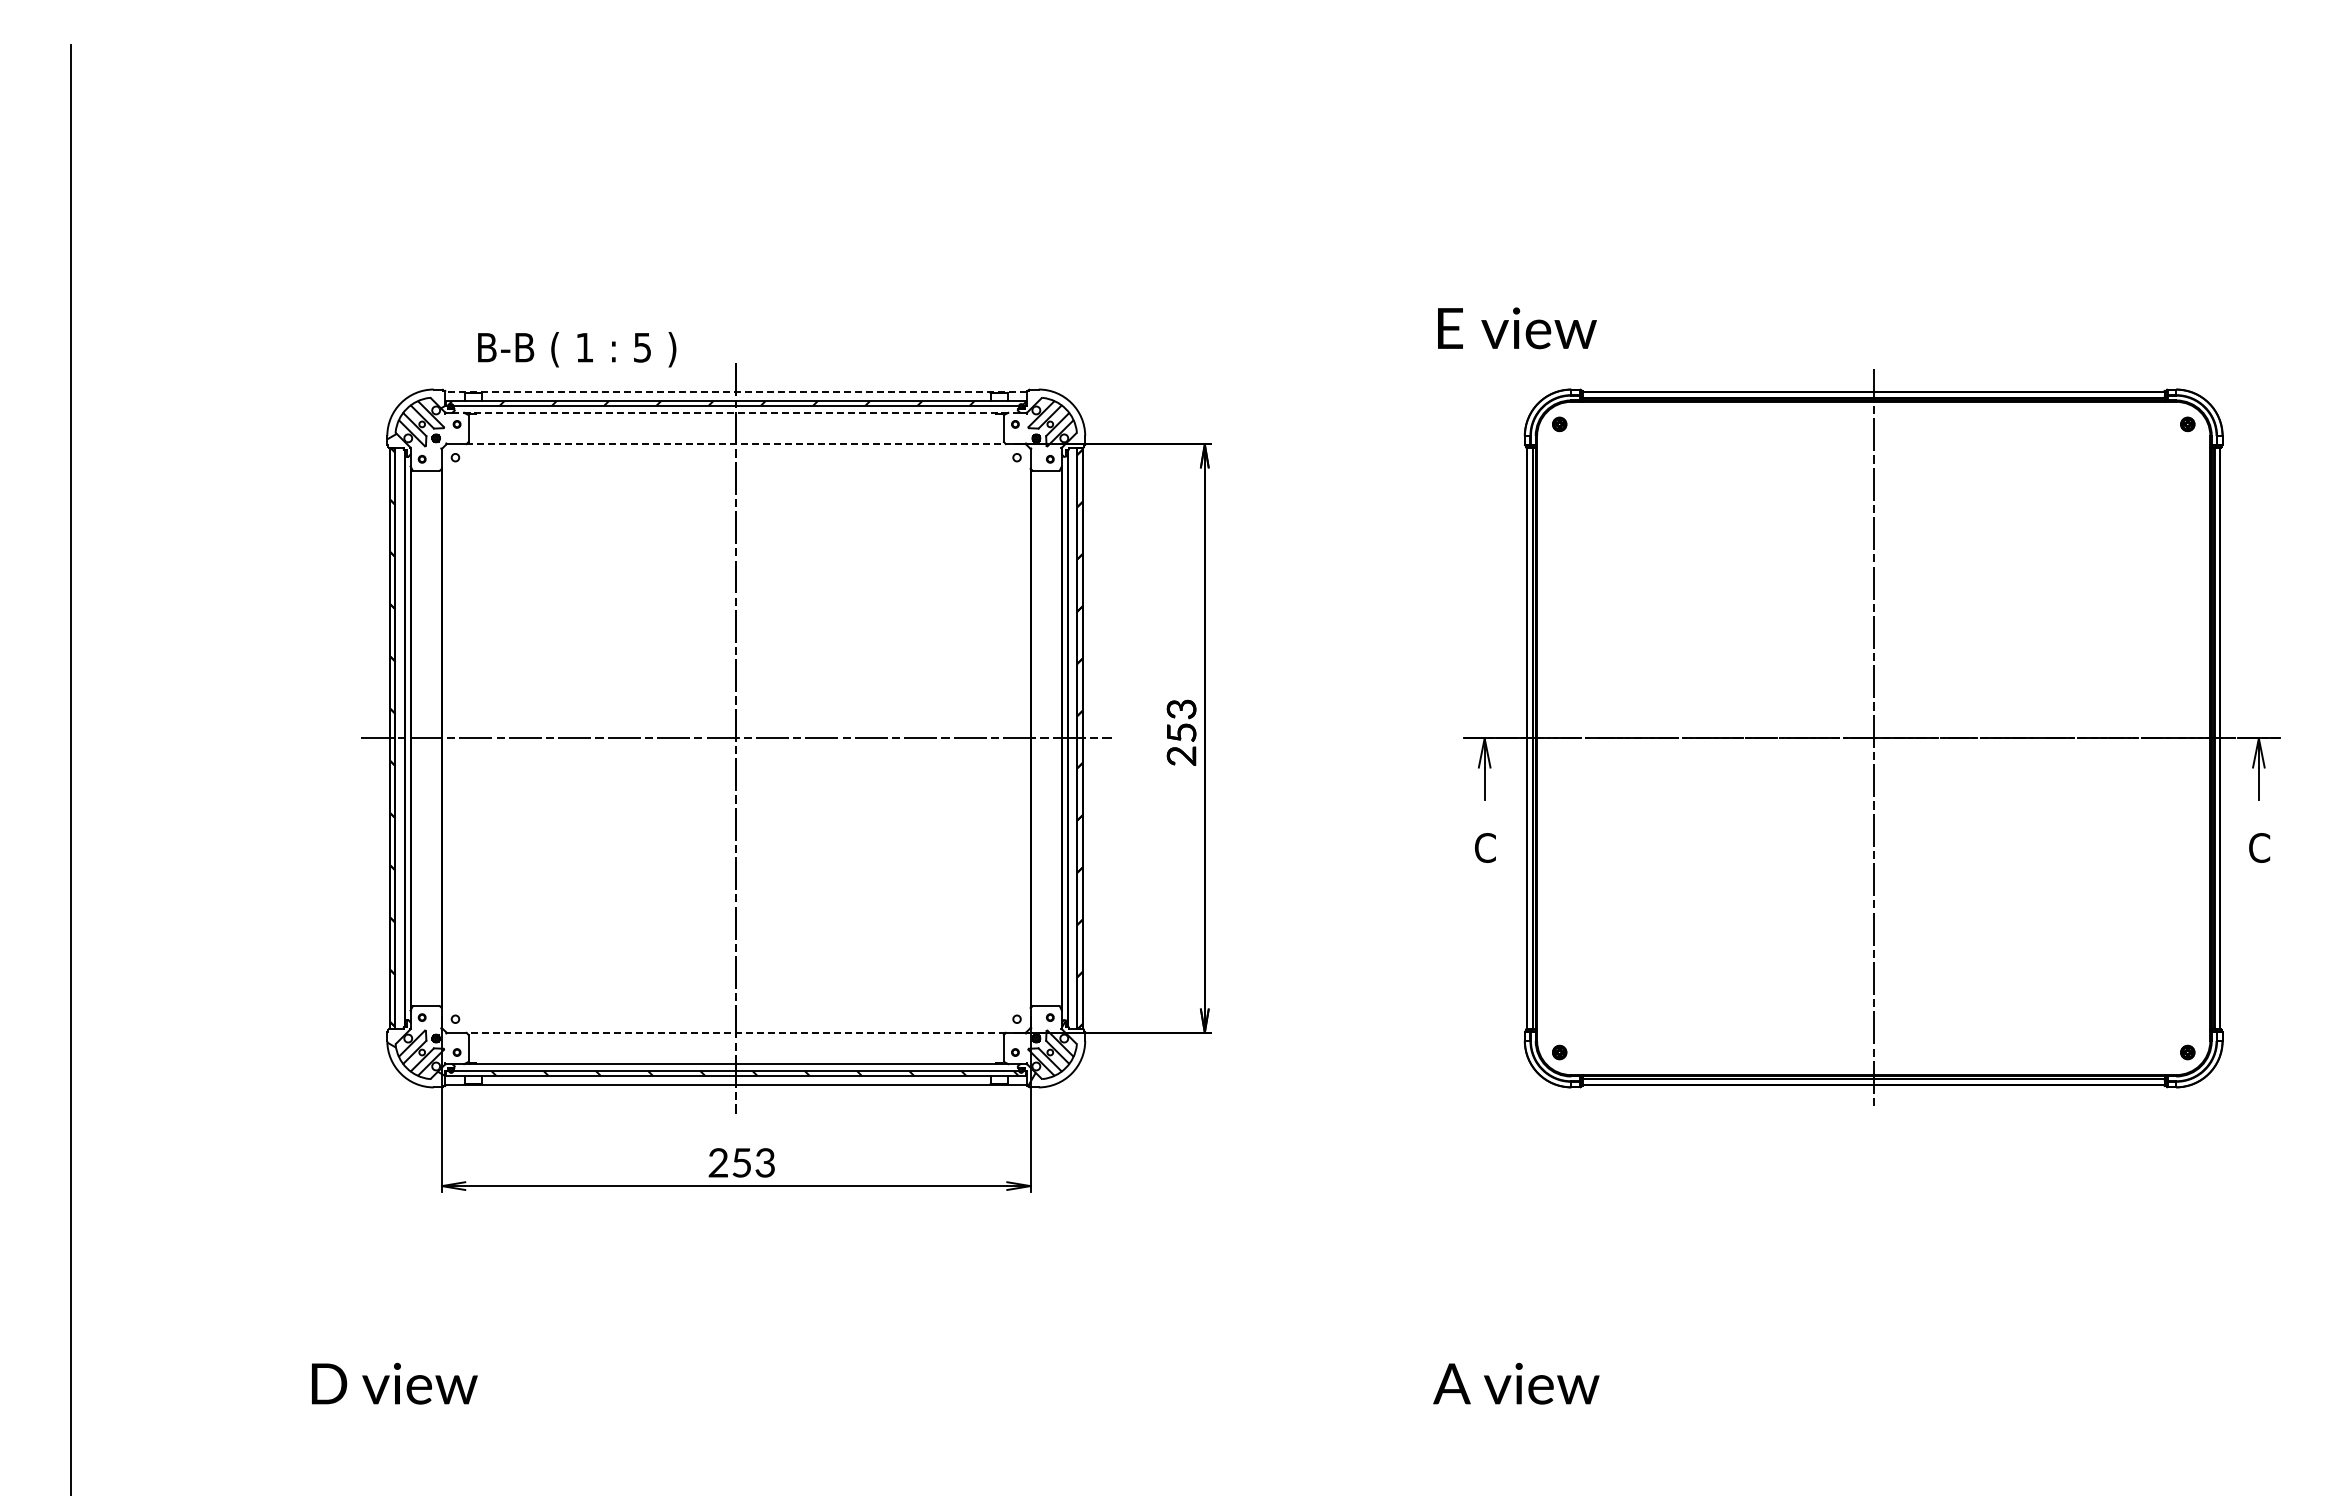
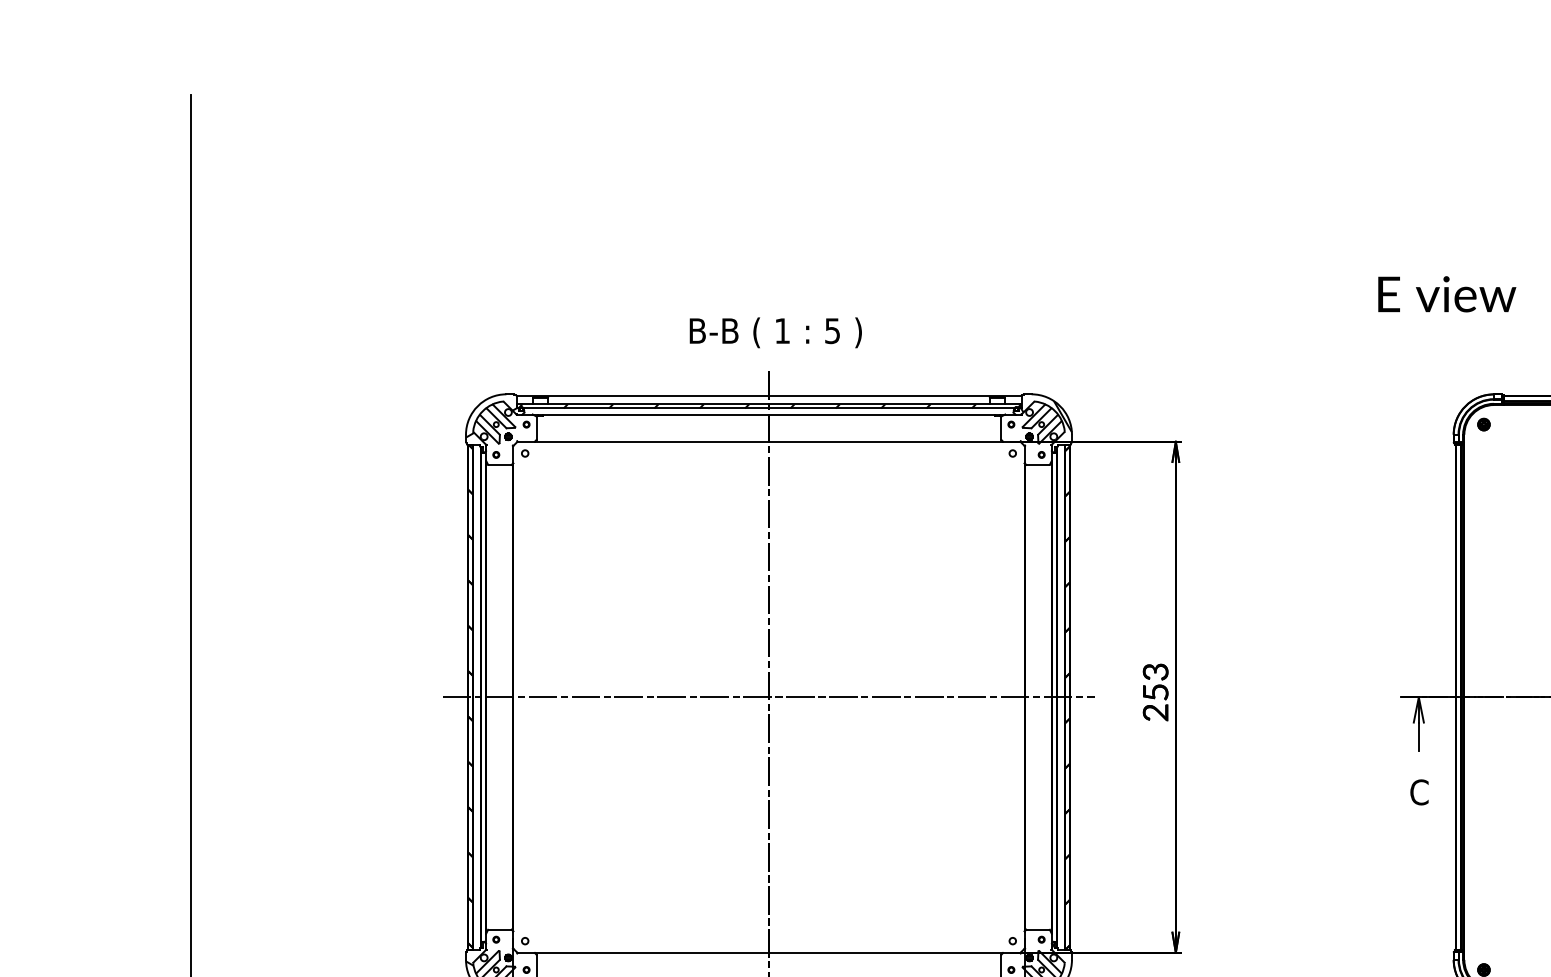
text: (1517, 328) -> (1447, 294), moved
text: (577, 349) -> (776, 332), moved
line: (736, 391) -> (769, 396), dashed -> solid
line: (736, 412) -> (769, 414), dashed -> solid
hatch: (1055, 415) -> (1046, 416), added
line: (736, 444) -> (769, 442), dashed -> solid
line: (735, 1032) -> (768, 952), dashed -> solid

